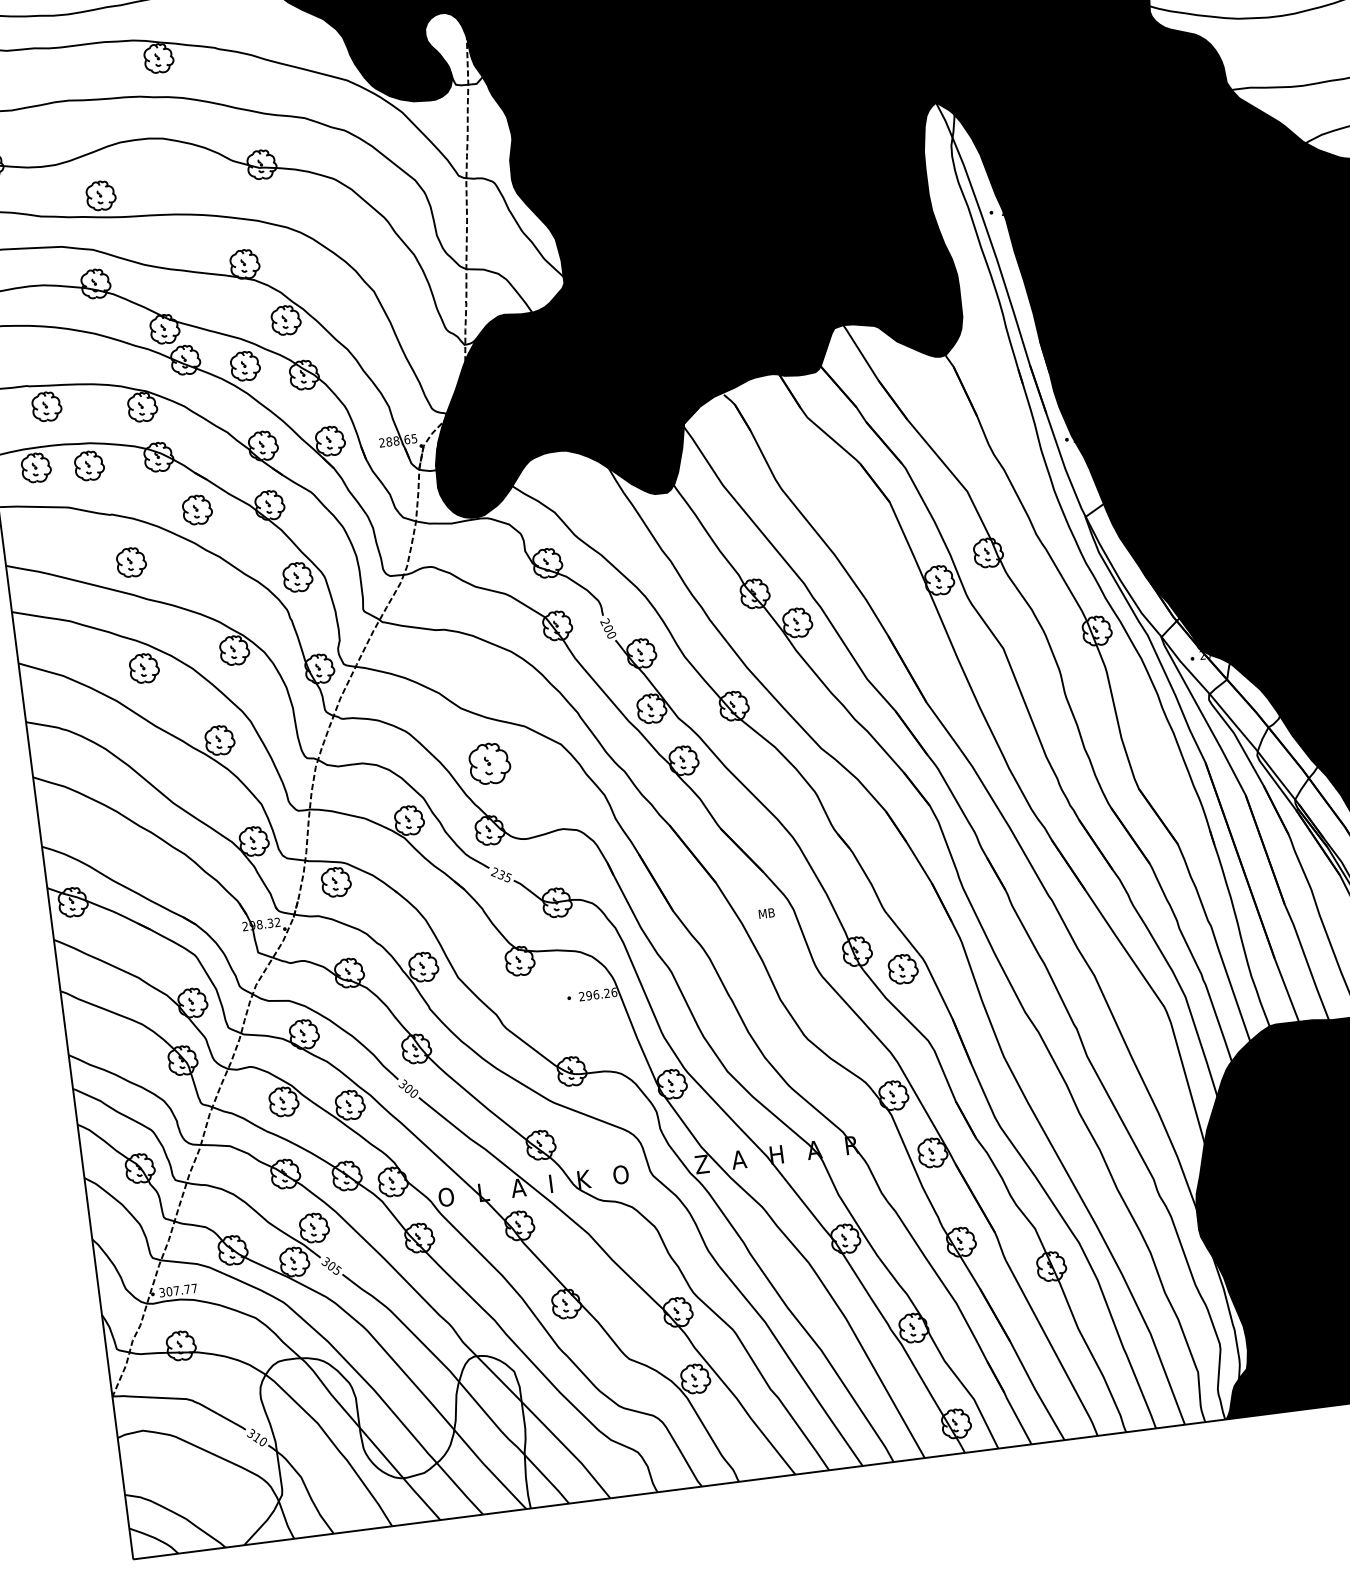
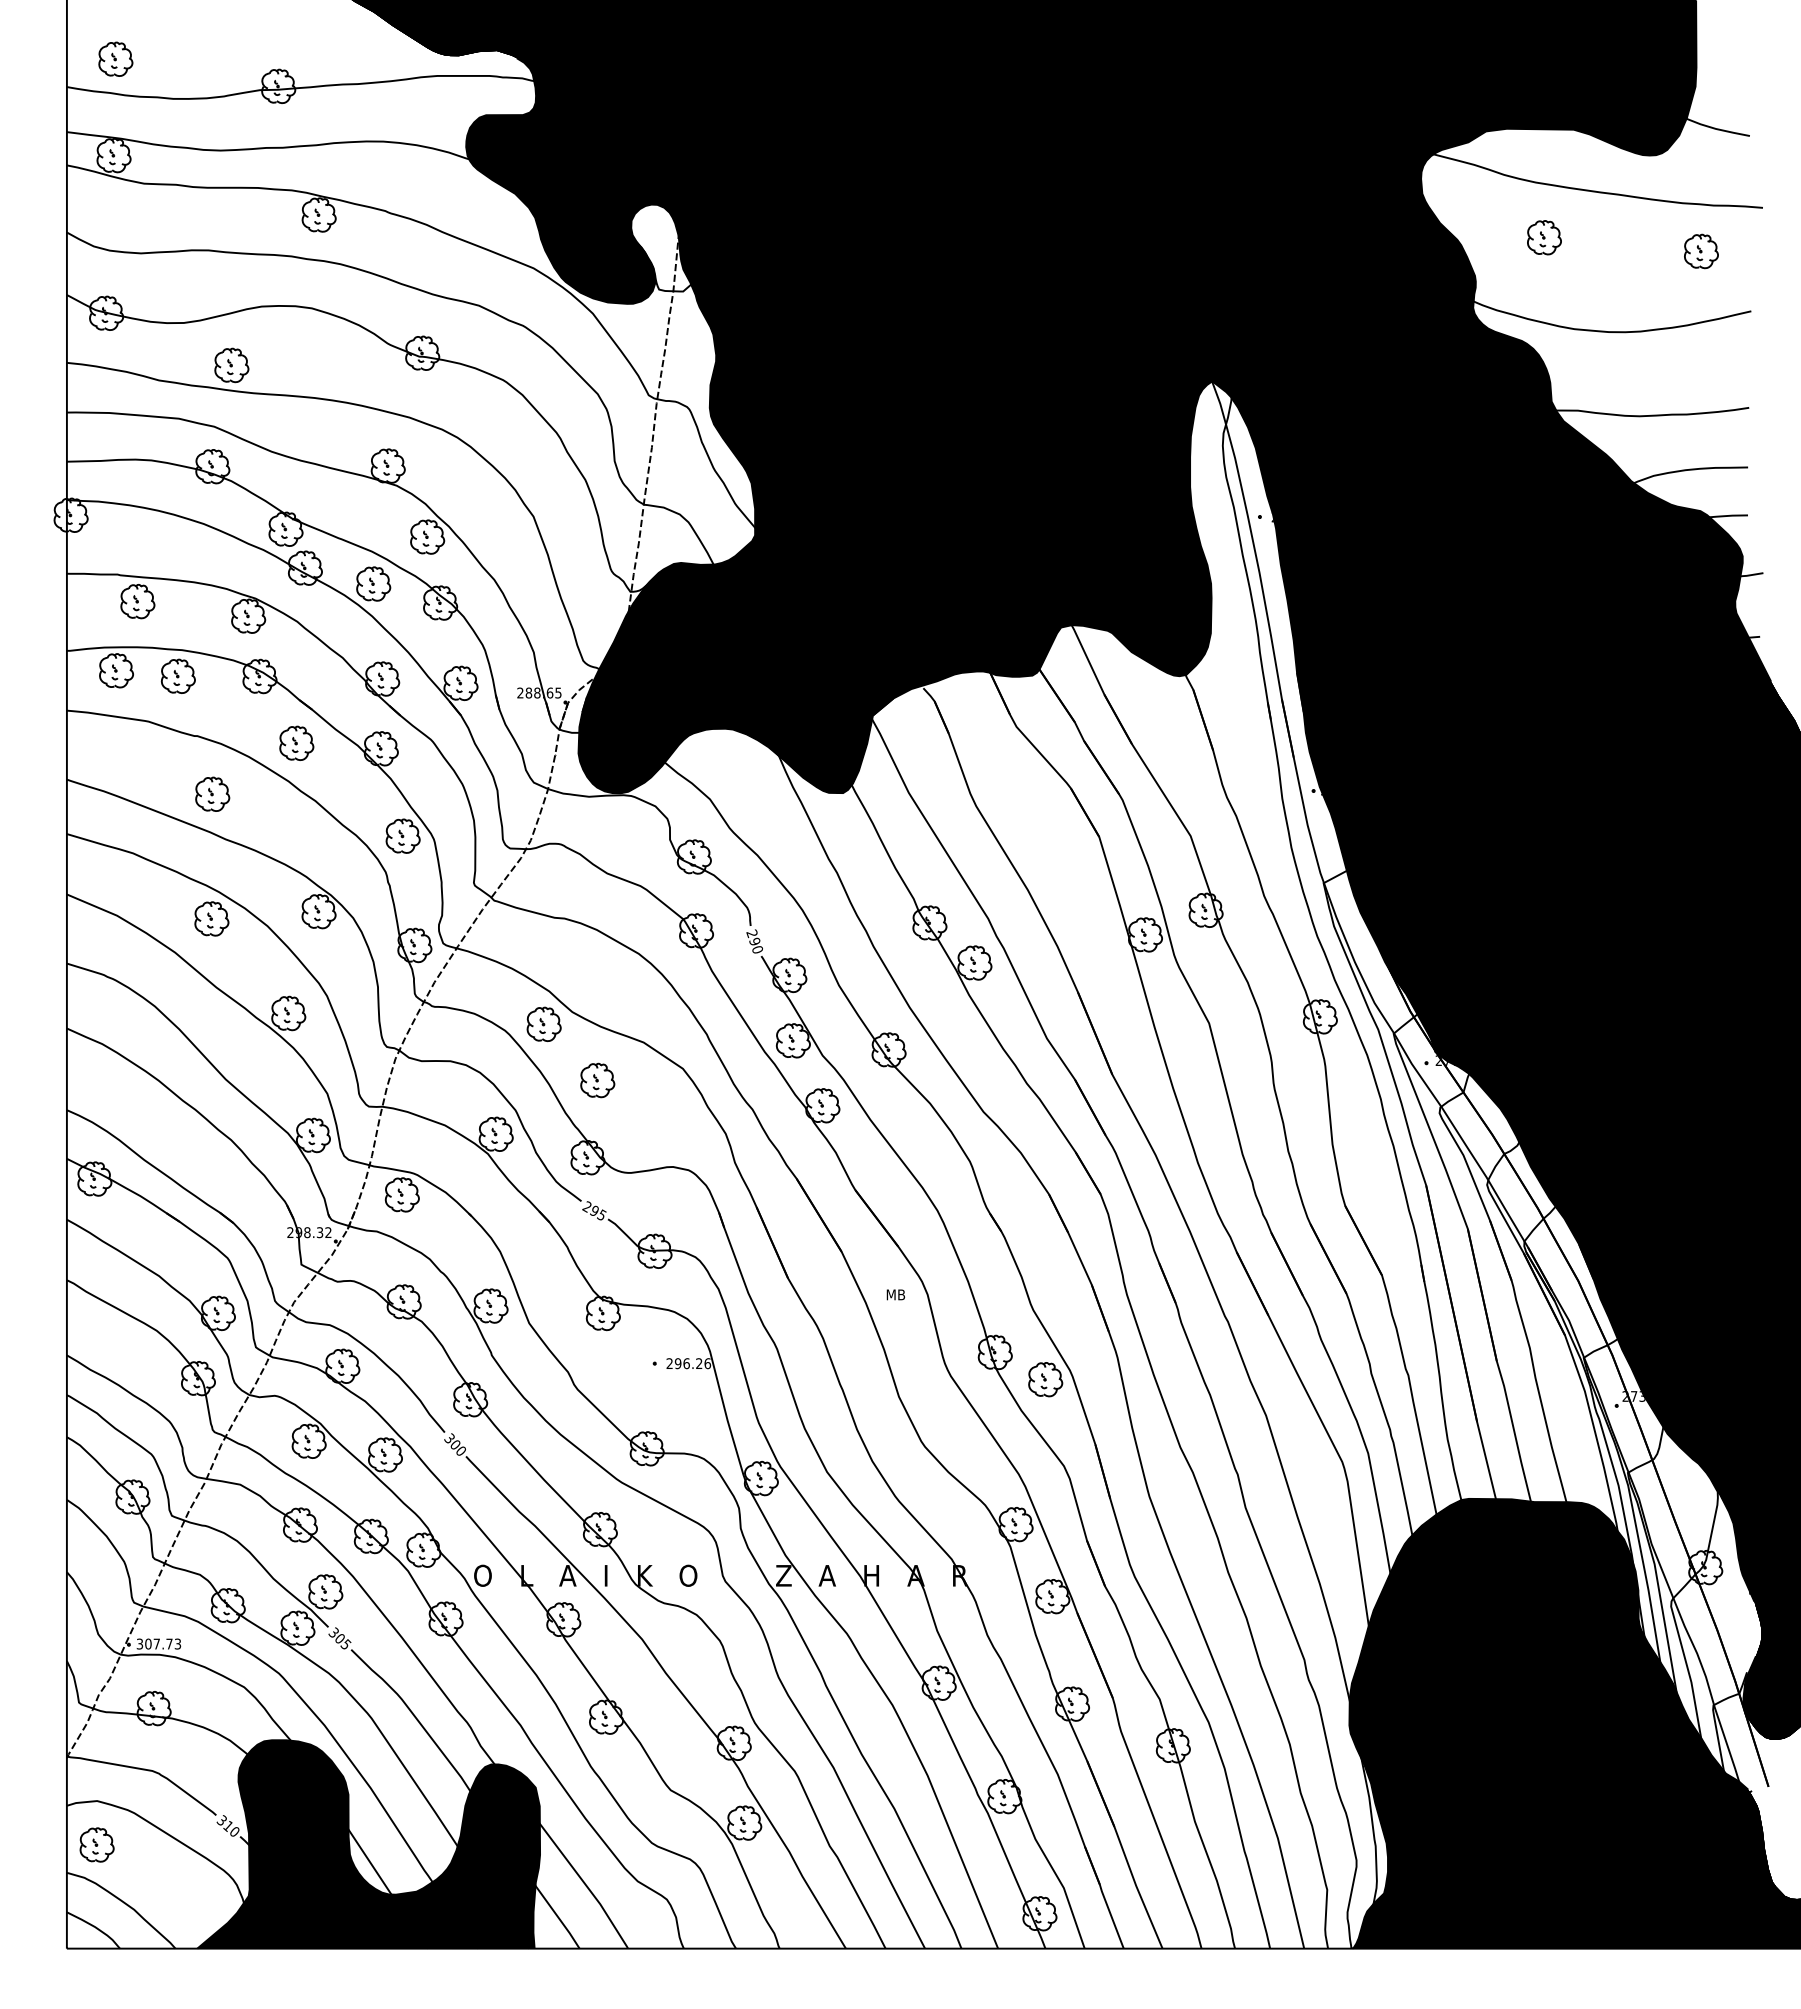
text: (608, 628) -> (754, 941), 200 -> 290
part: (437, 721) -> (543, 1023), added
part: (489, 763) -> (597, 1080), size x0.71
text: (500, 874) -> (593, 1210), 235 -> 295
text: (194, 1288) -> (177, 1643), 307.77 -> 307.73
fill: (378, 1438) -> (368, 1844), added
part: (147, 1467) -> (96, 1844), added

